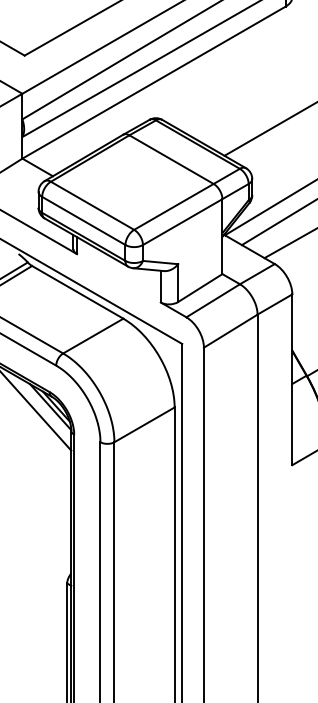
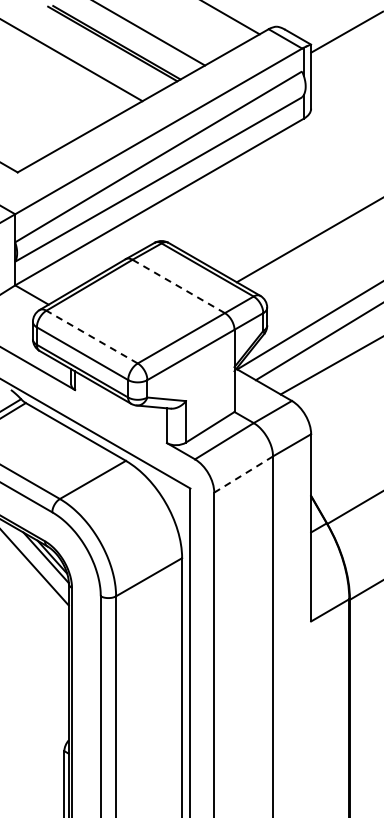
line: (171, 159) -> (178, 286), solid -> dashed
line: (92, 206) -> (92, 337), solid -> dashed
line: (230, 331) -> (243, 474), solid -> dashed

